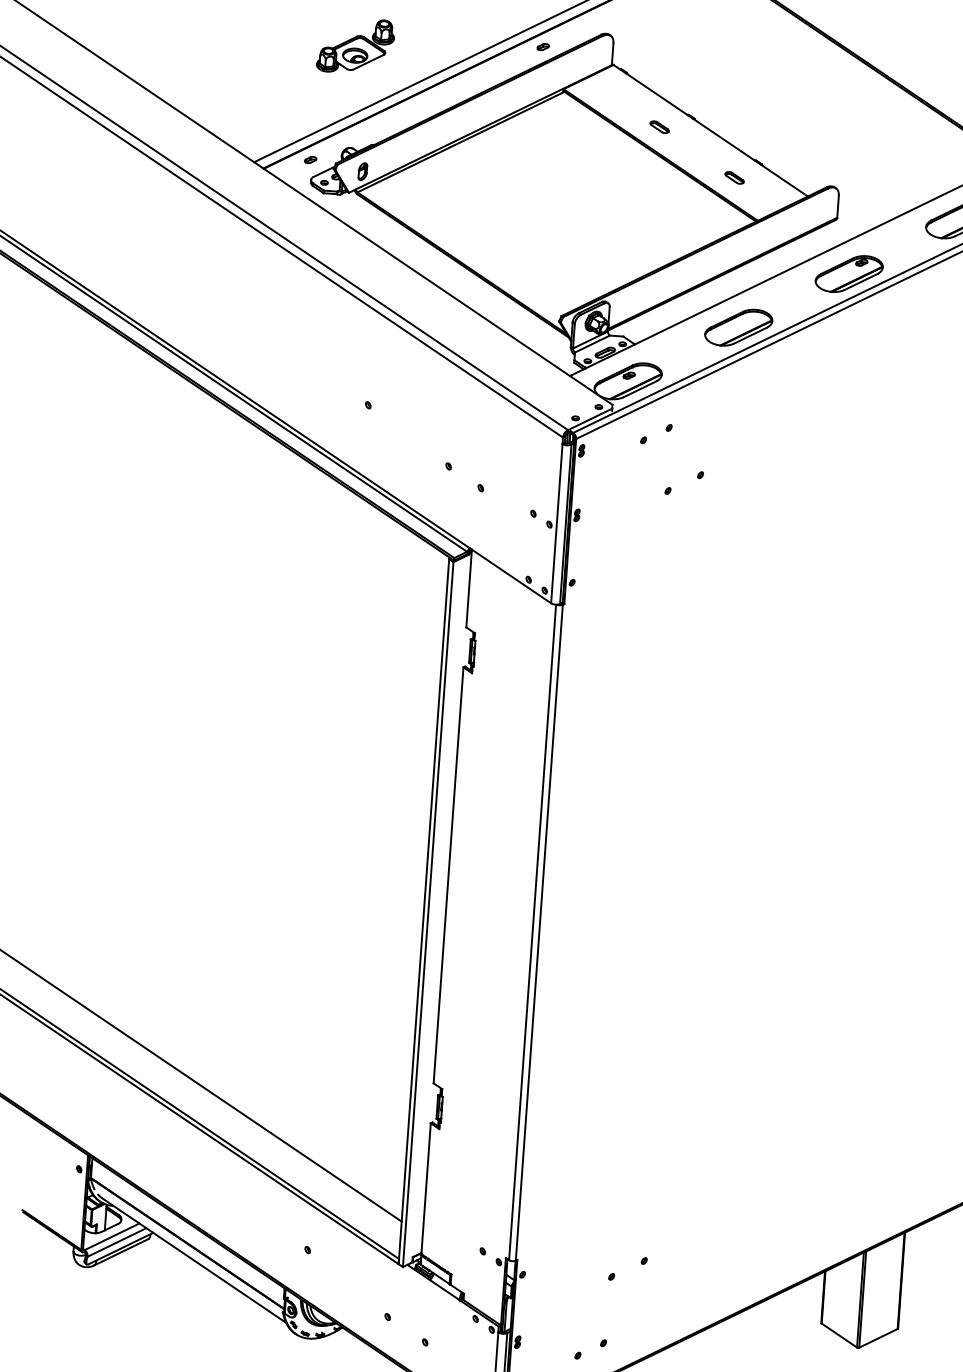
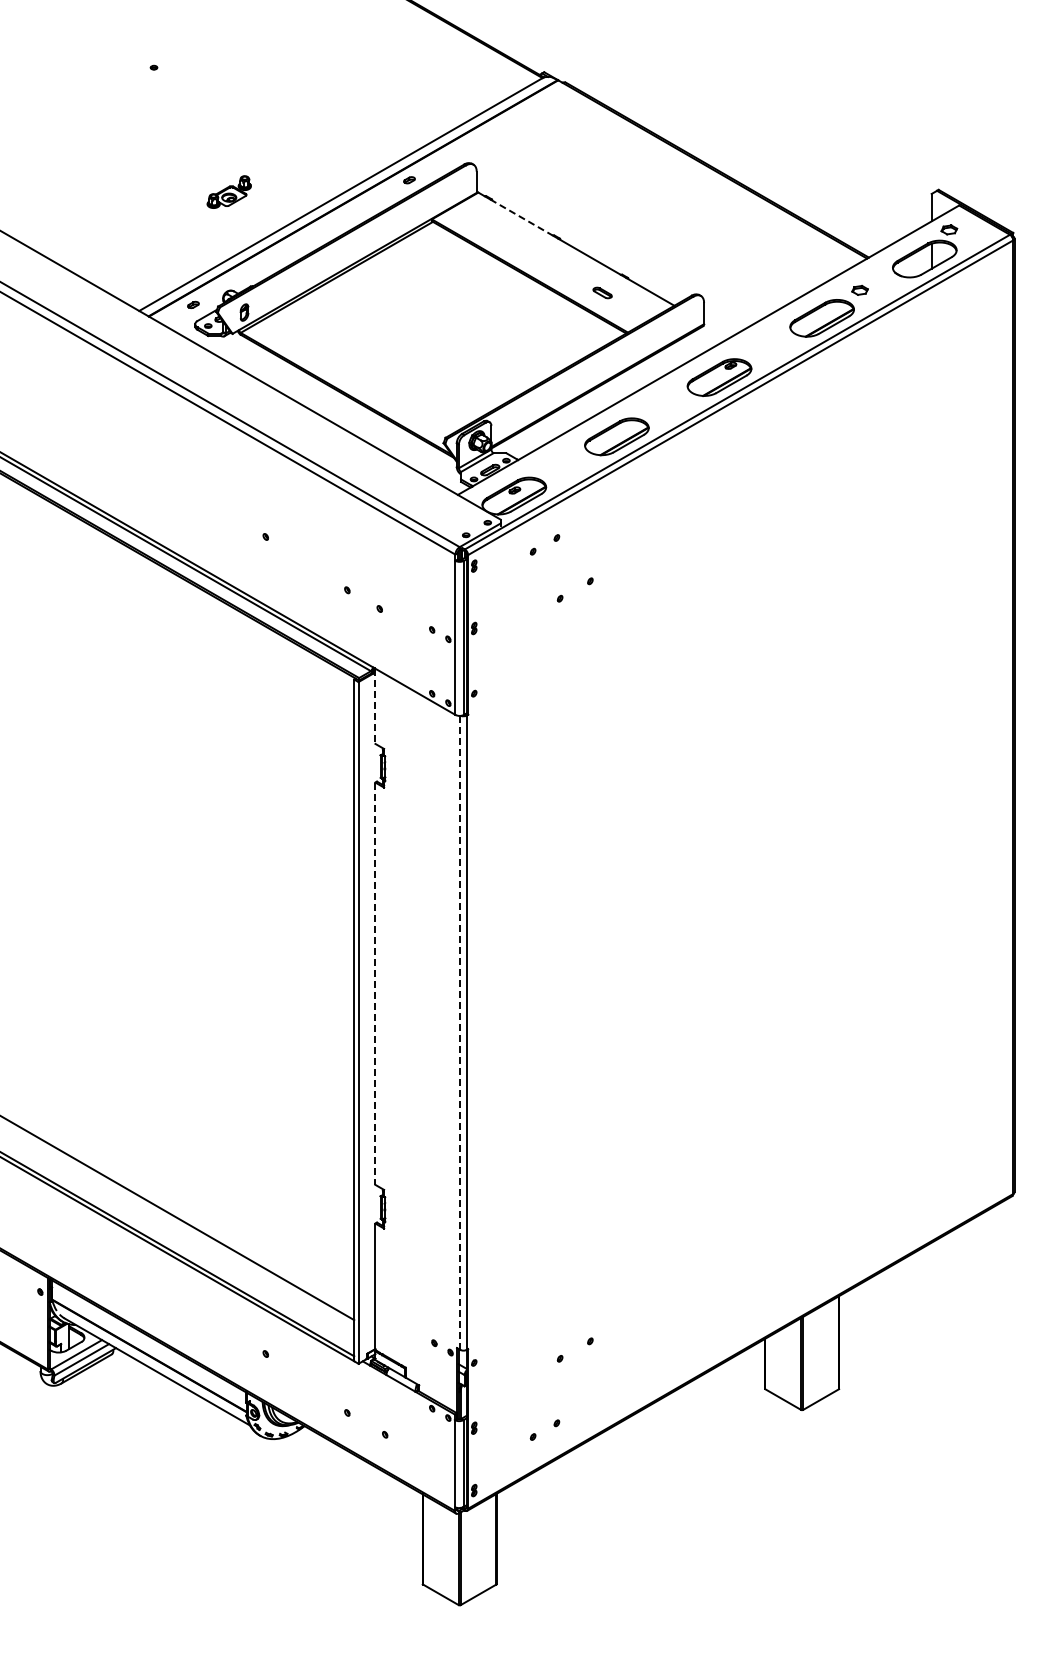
part: (356, 45) -> (229, 191), size x0.6
line: (657, 93) -> (522, 217), solid -> dashed
part: (659, 127) -> (526, 249), removed
line: (469, 588) -> (375, 706), solid -> dashed
line: (448, 876) -> (375, 984), solid -> dashed
line: (532, 932) -> (460, 1032), solid -> dashed

